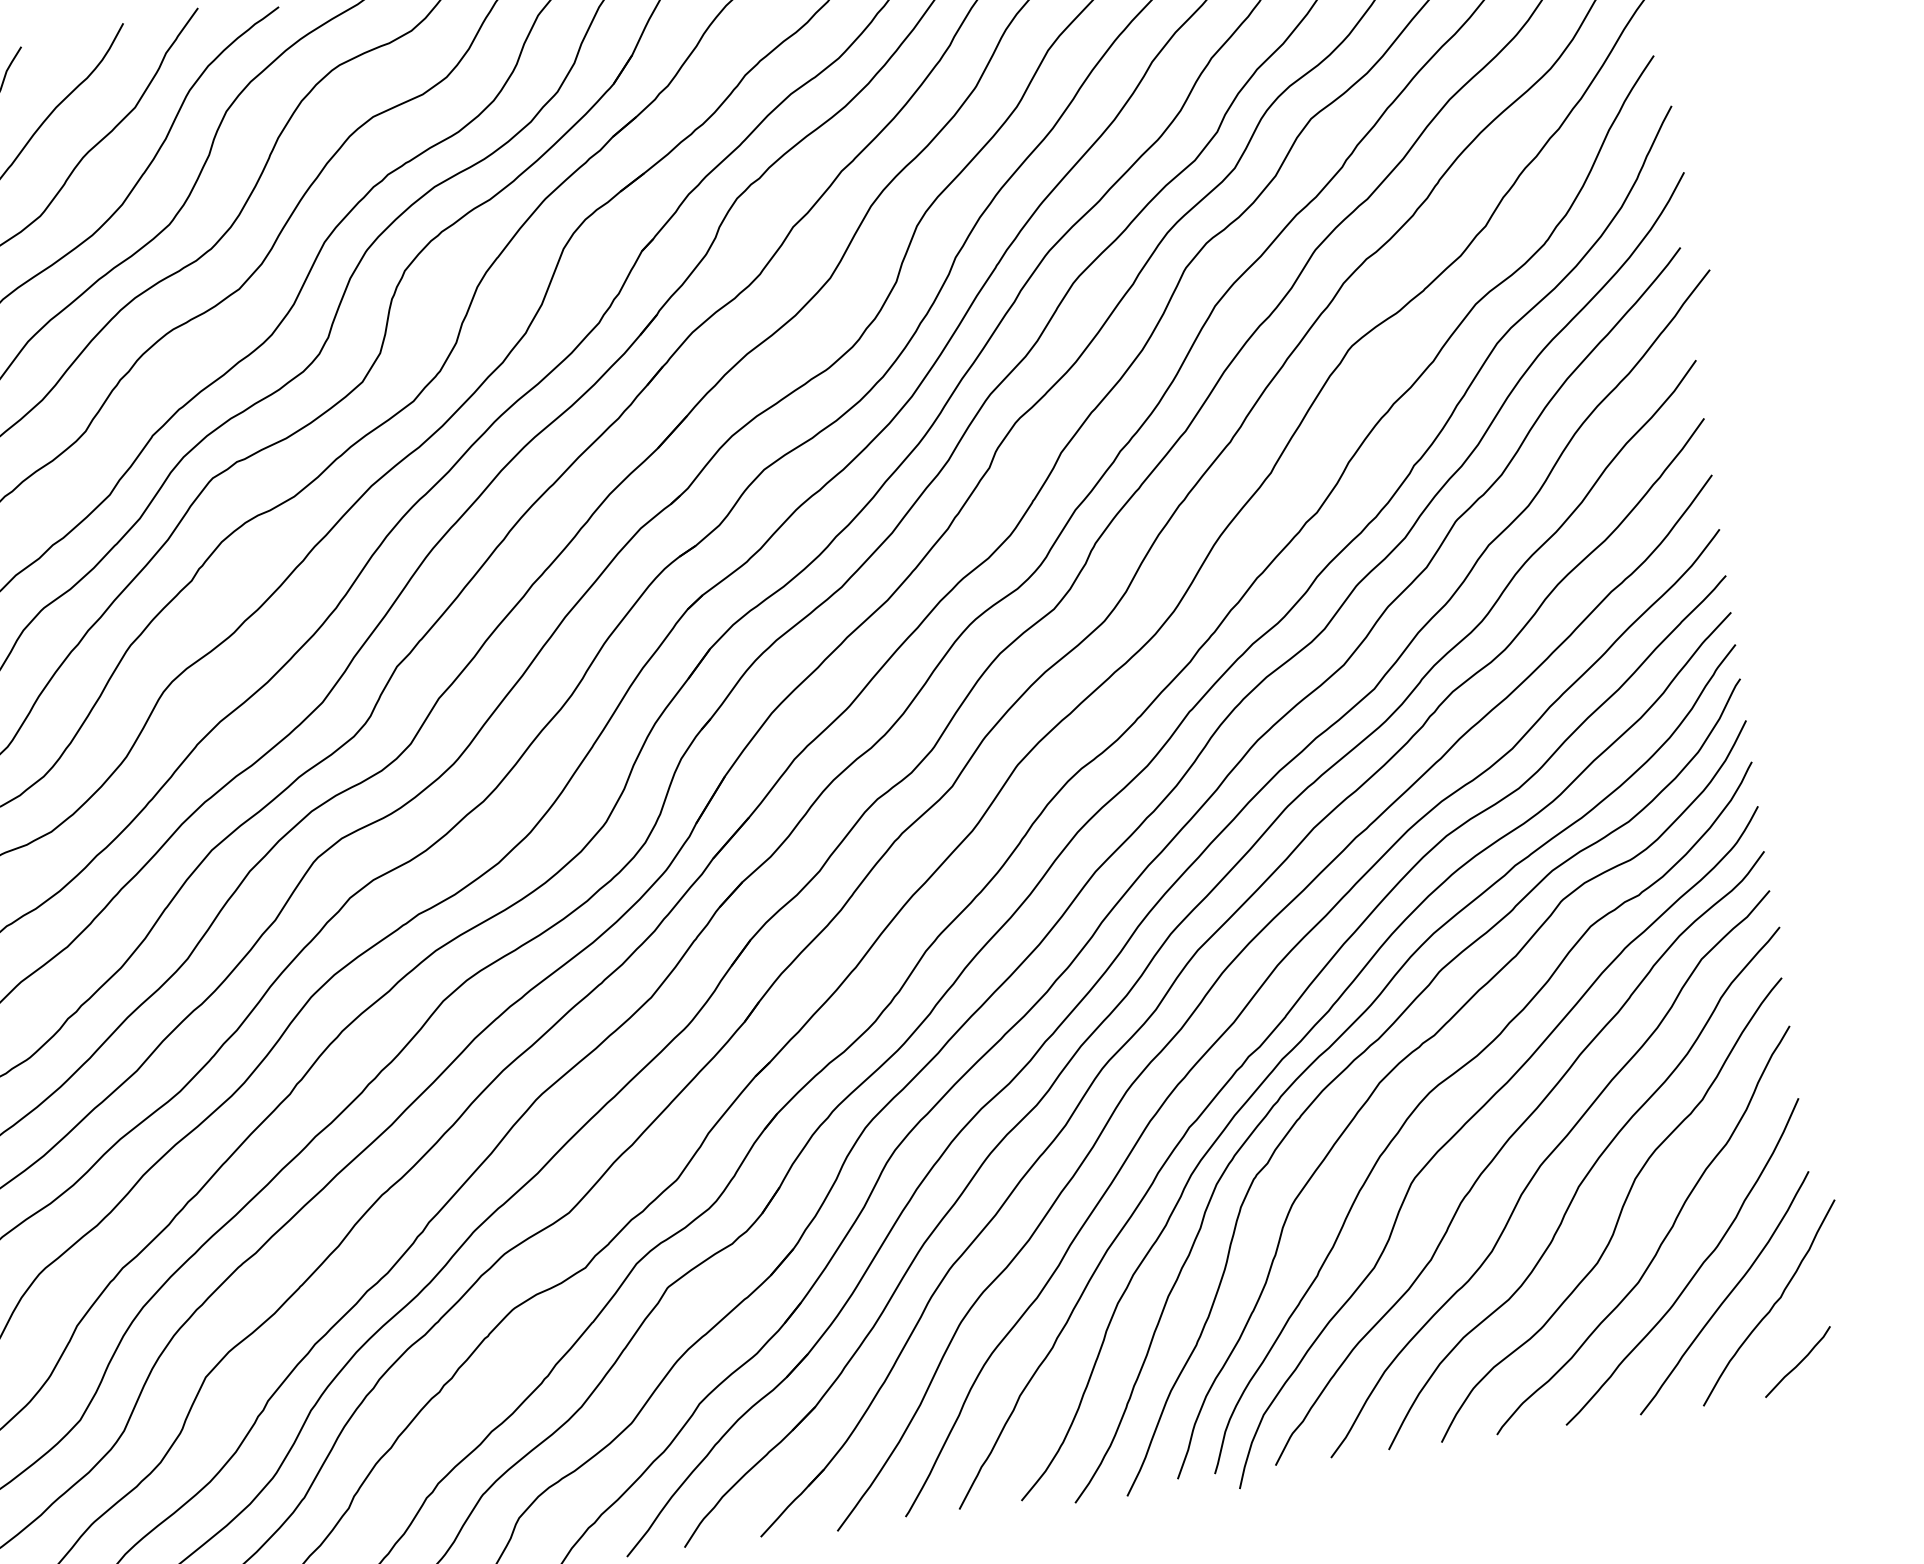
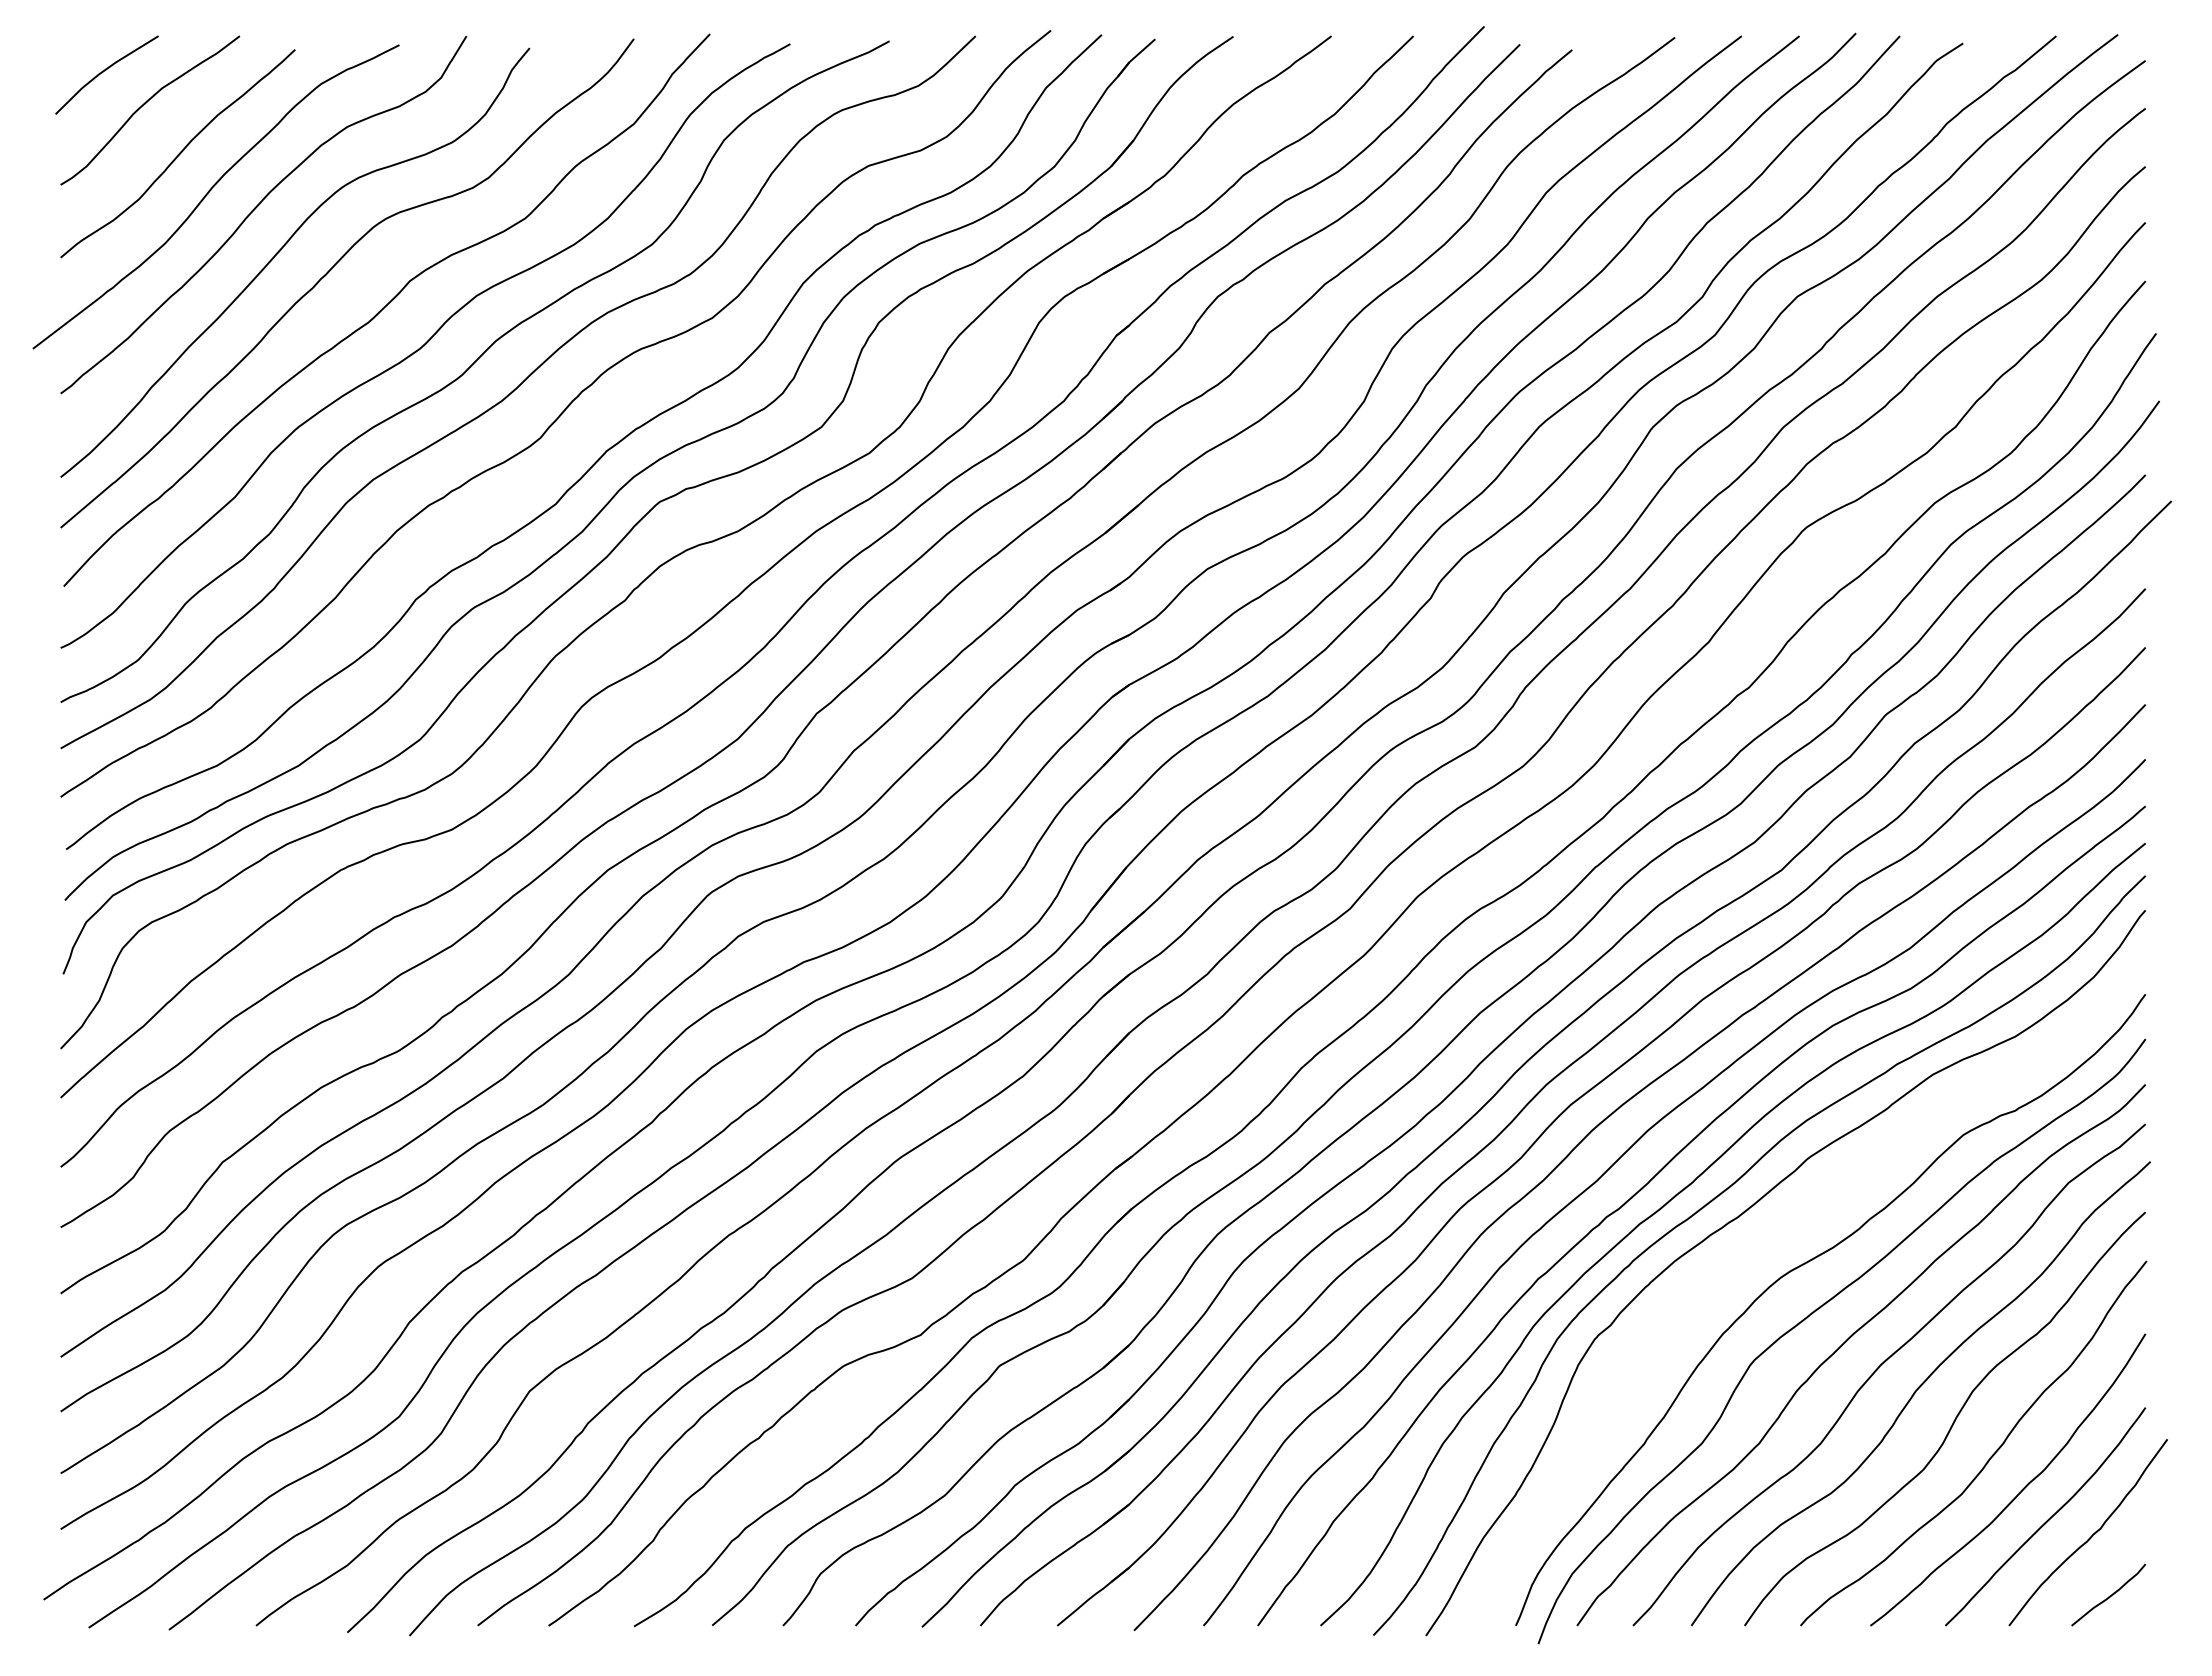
curve: (1419, 1048) -> (1776, 1232), removed

